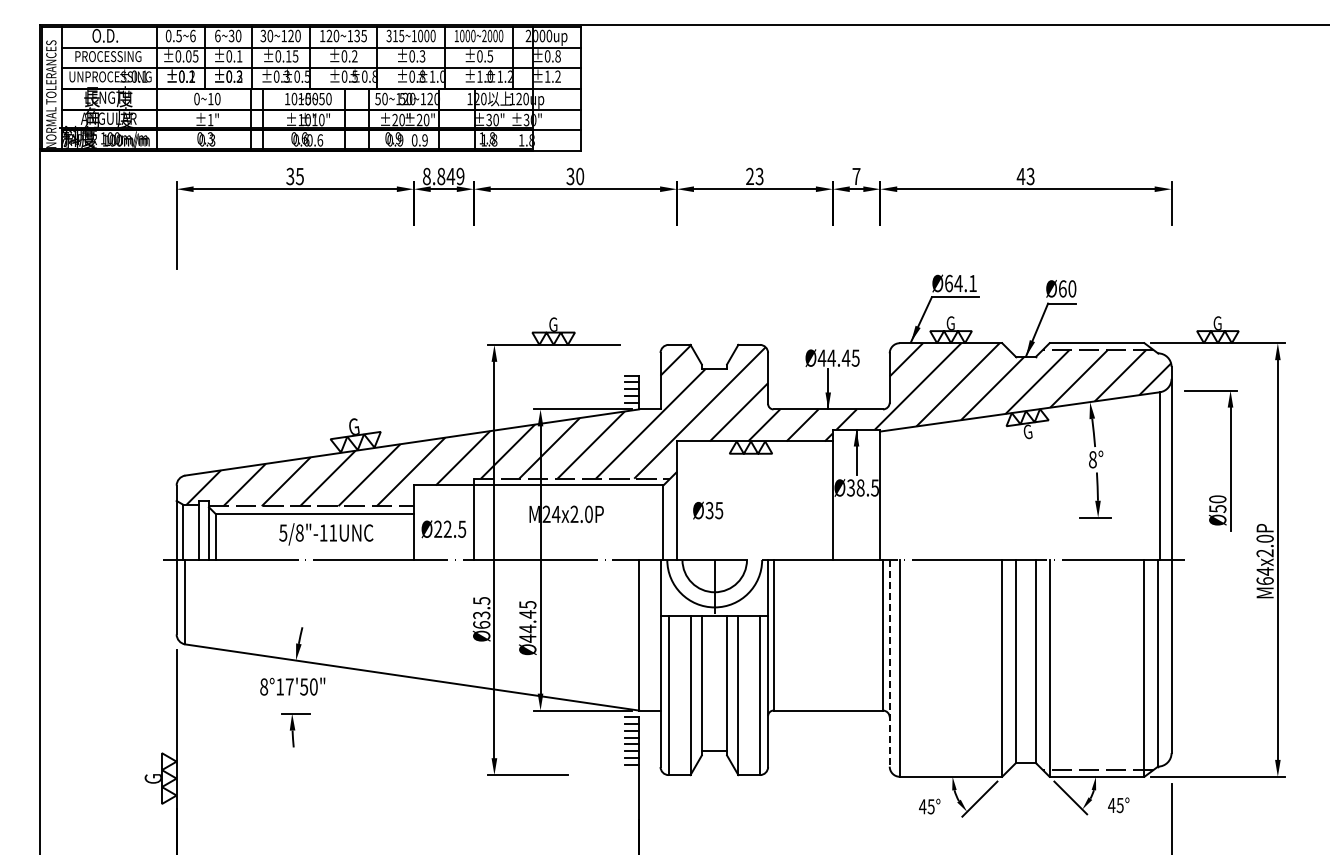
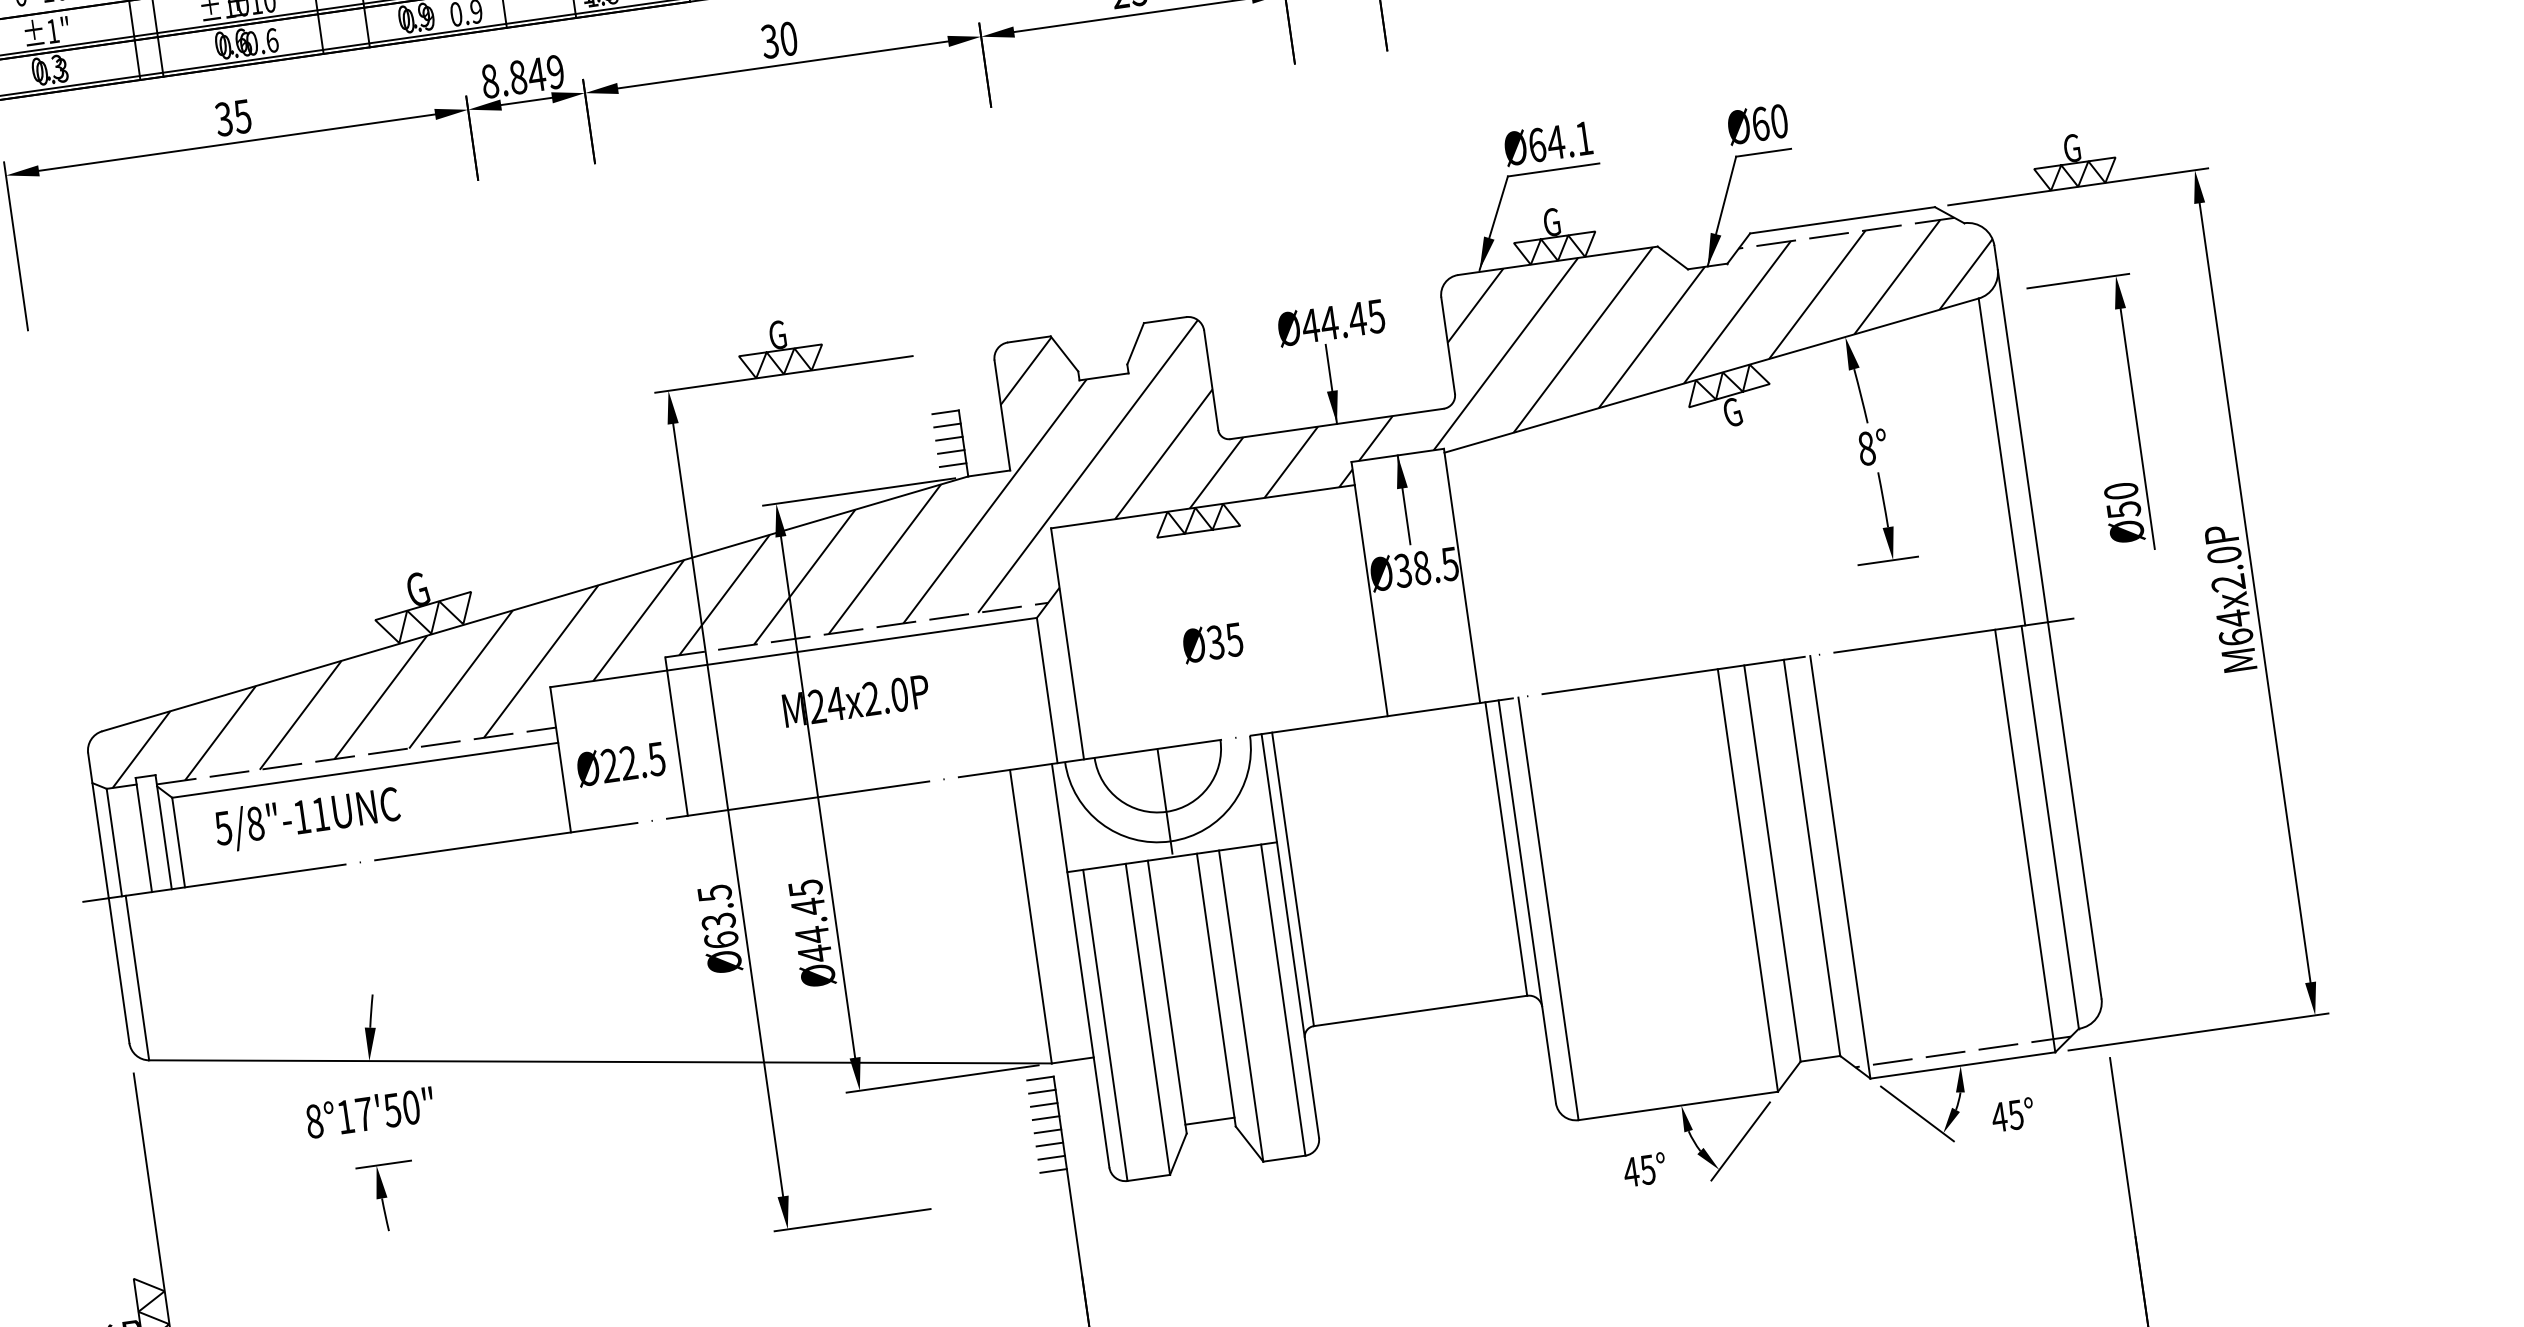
text: (708, 510) -> (1213, 642), moved
text: (326, 534) -> (308, 819), moved
line: (889, 663) -> (1526, 902), dashed -> solid

